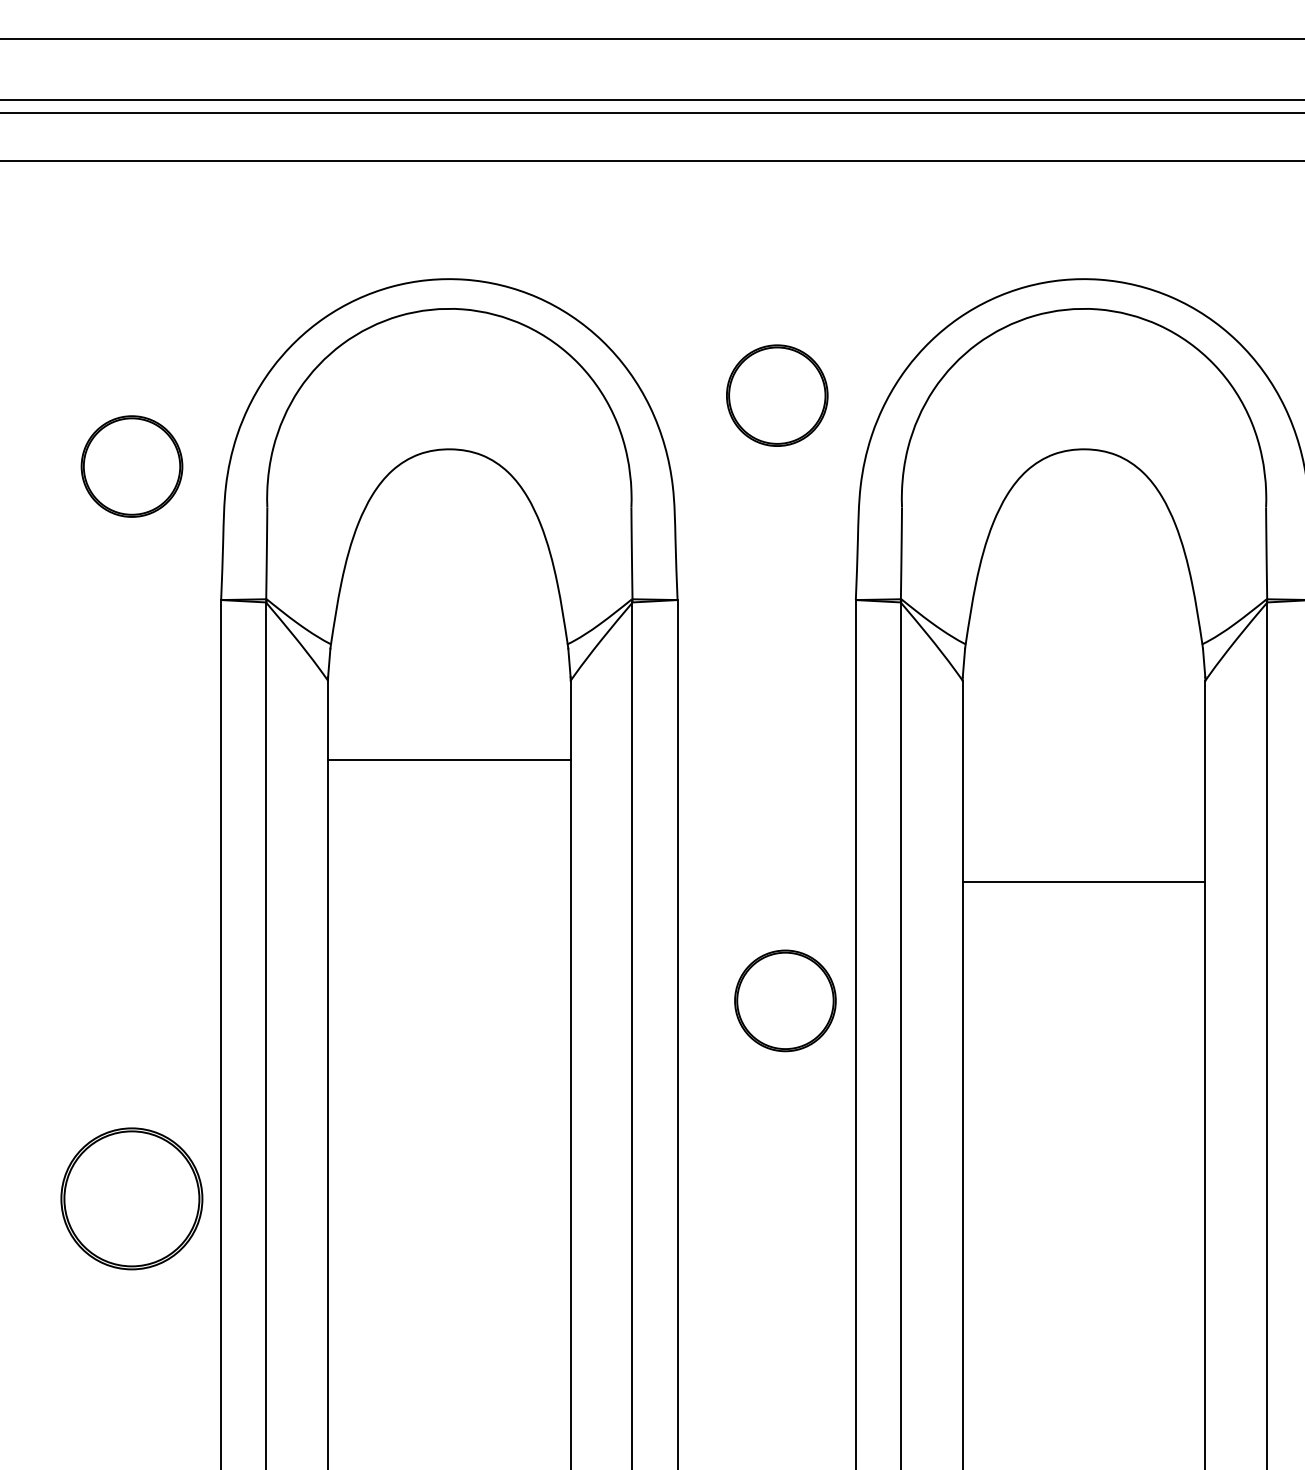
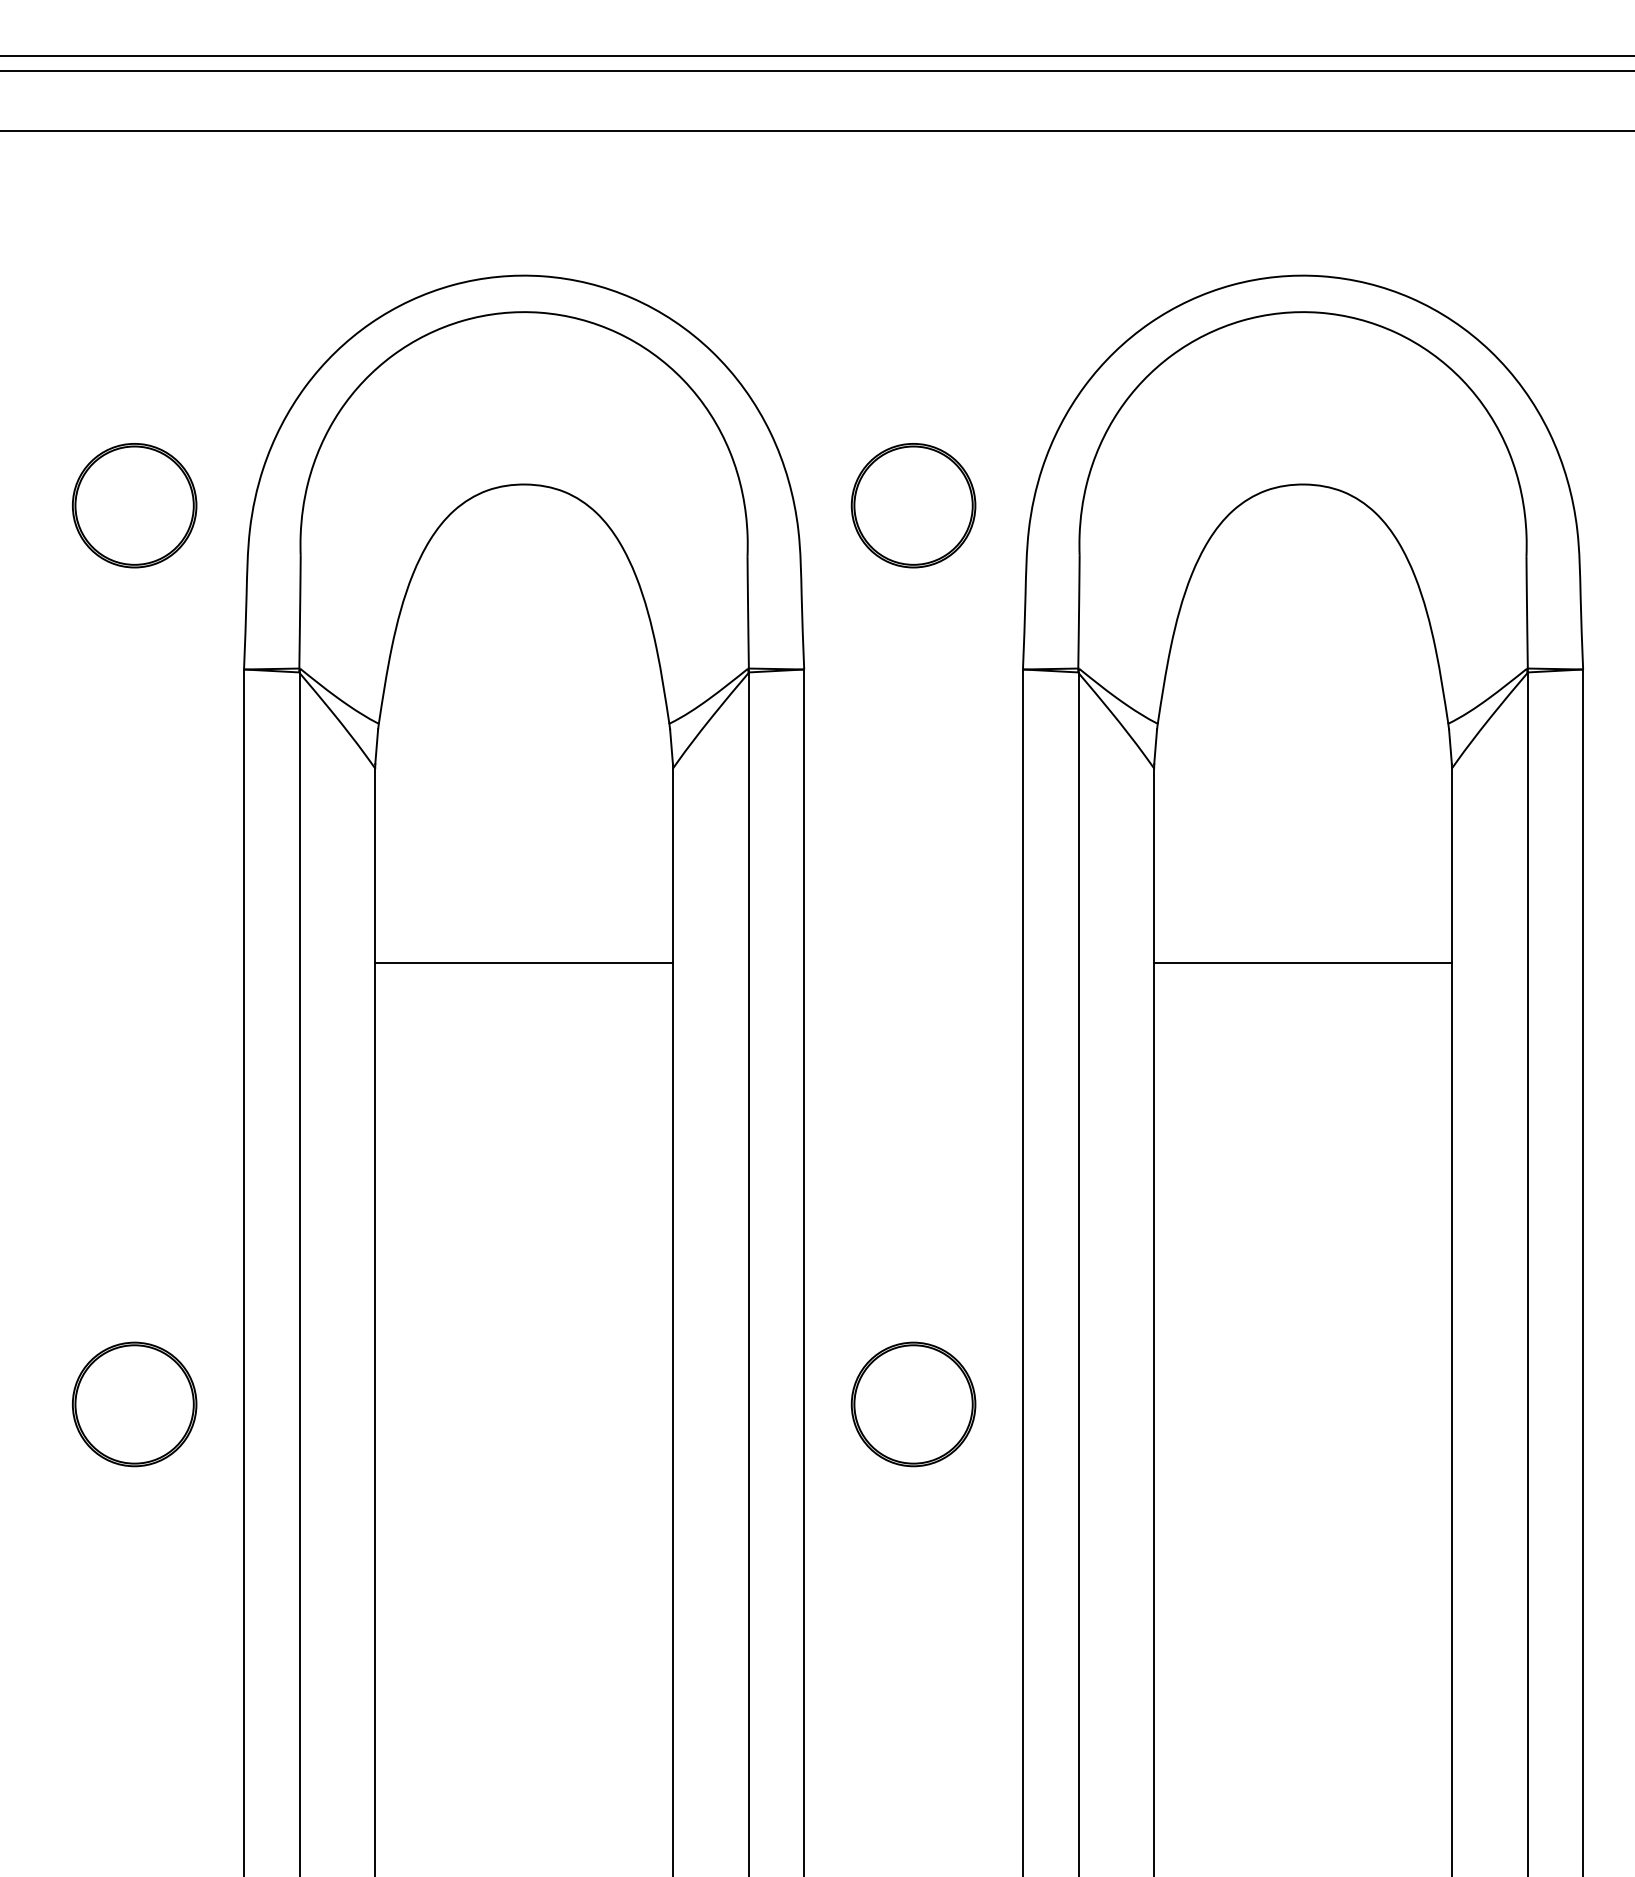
part: (777, 395) -> (913, 505), moved
line: (449, 759) -> (524, 962), moved
line: (1083, 881) -> (1302, 962), moved
part: (785, 1000) -> (913, 1404), moved
part: (131, 1198) -> (134, 1404), size x0.71

